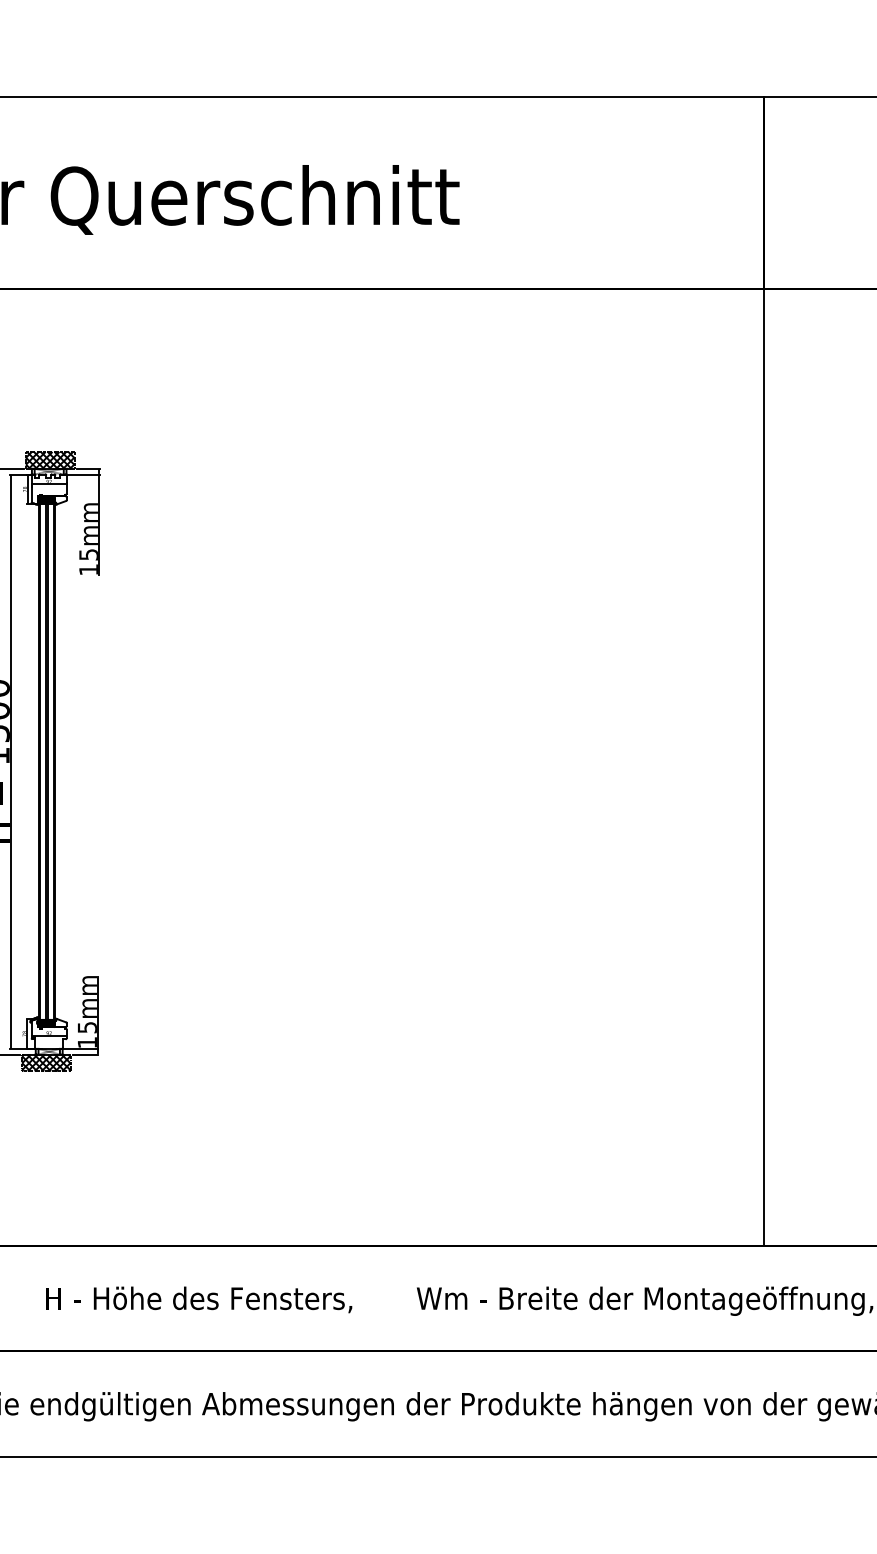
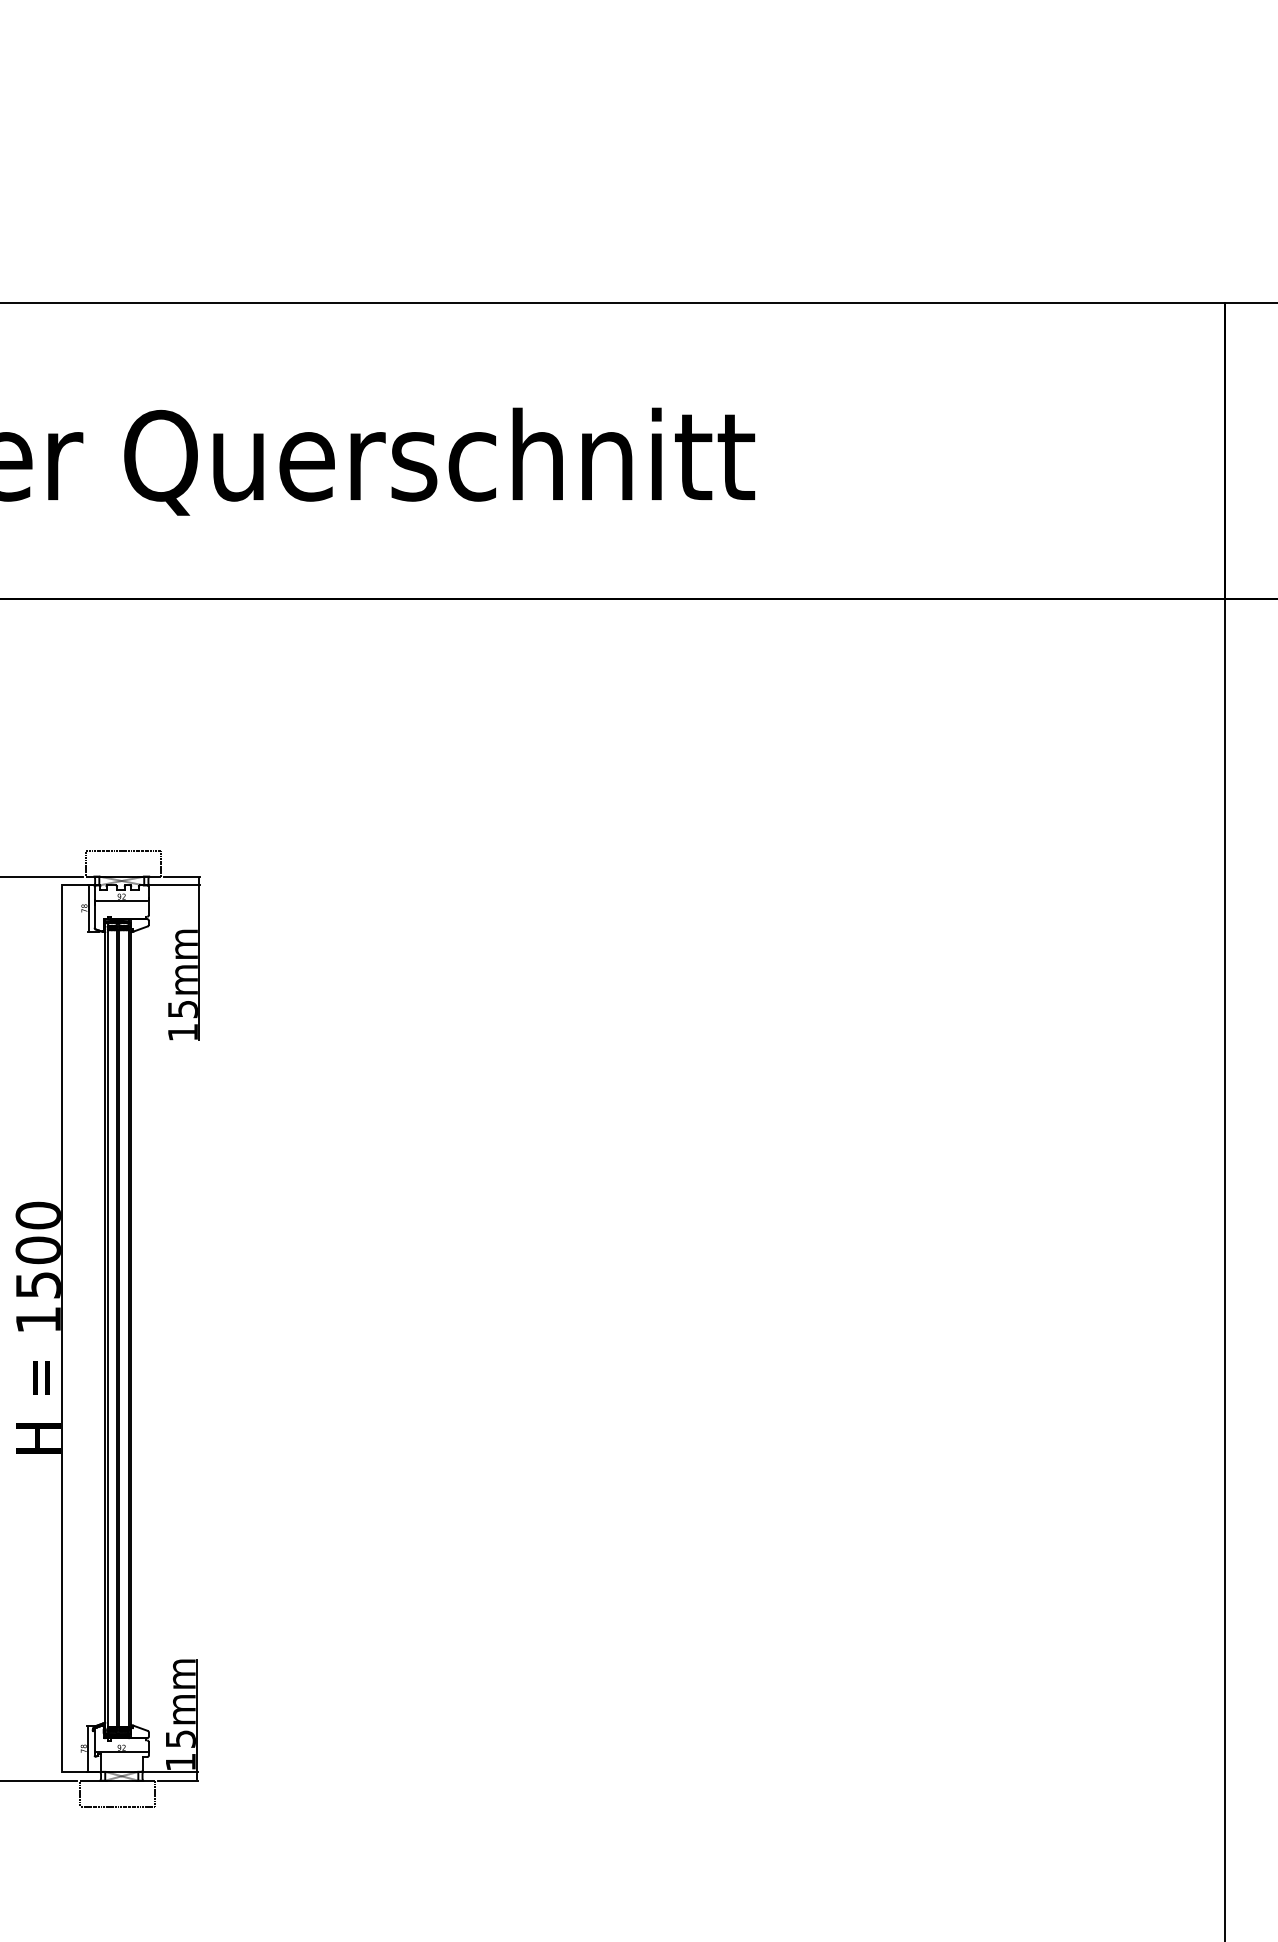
hatch: (50, 459) -> (123, 862), removed
hatch: (46, 1062) -> (117, 1792), removed

